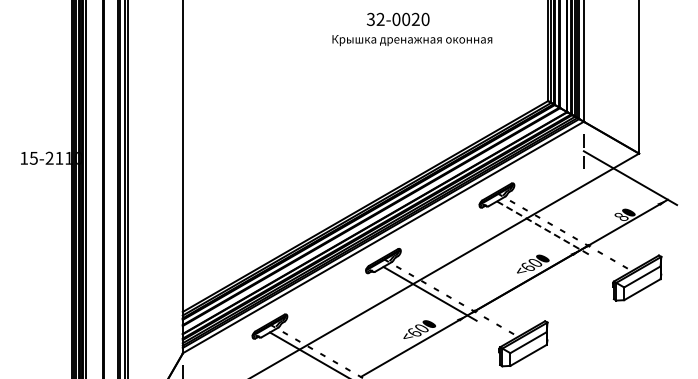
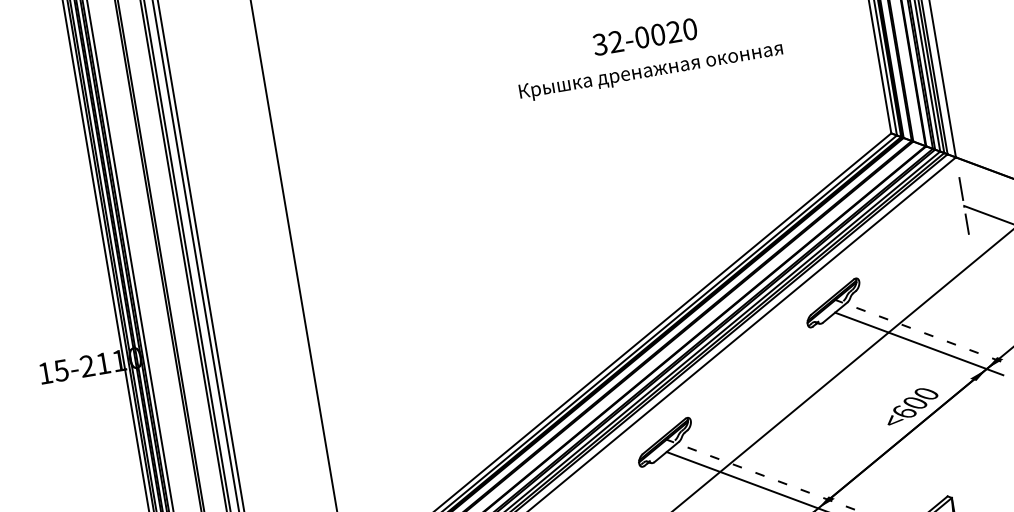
text: (398, 18) -> (645, 35), moved
line: (543, 228) -> (919, 344), dashed -> solid

